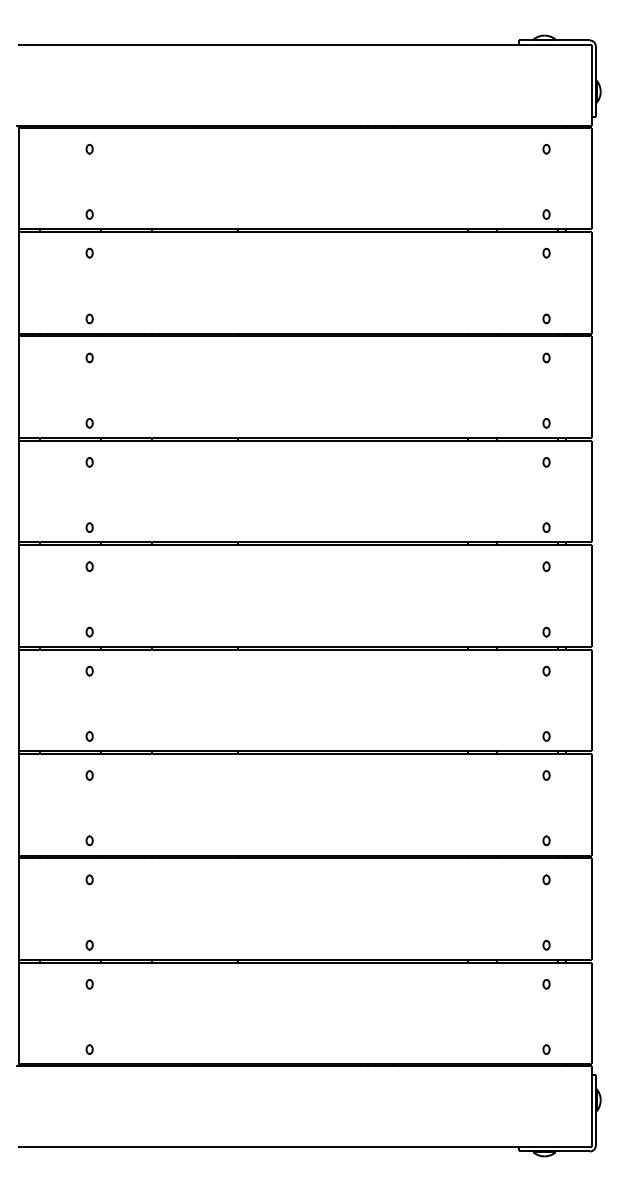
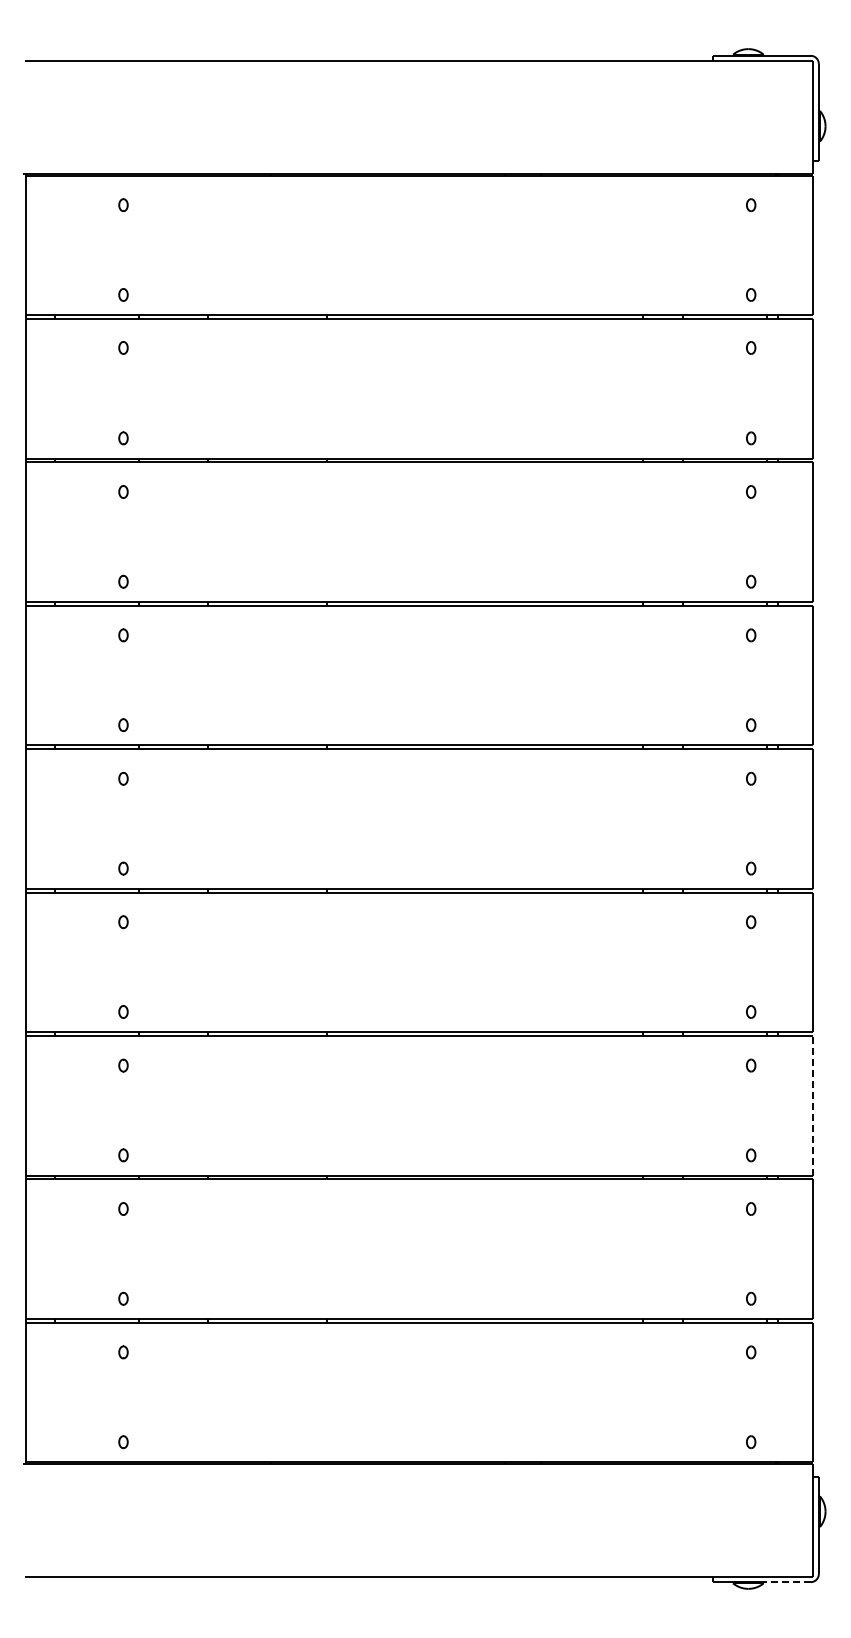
line: (591, 804) -> (813, 1105), solid -> dashed
line: (572, 1151) -> (786, 1582), solid -> dashed

